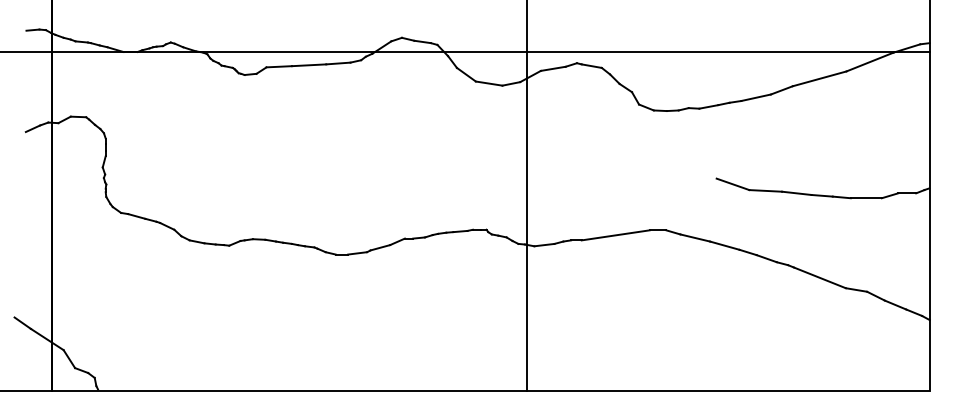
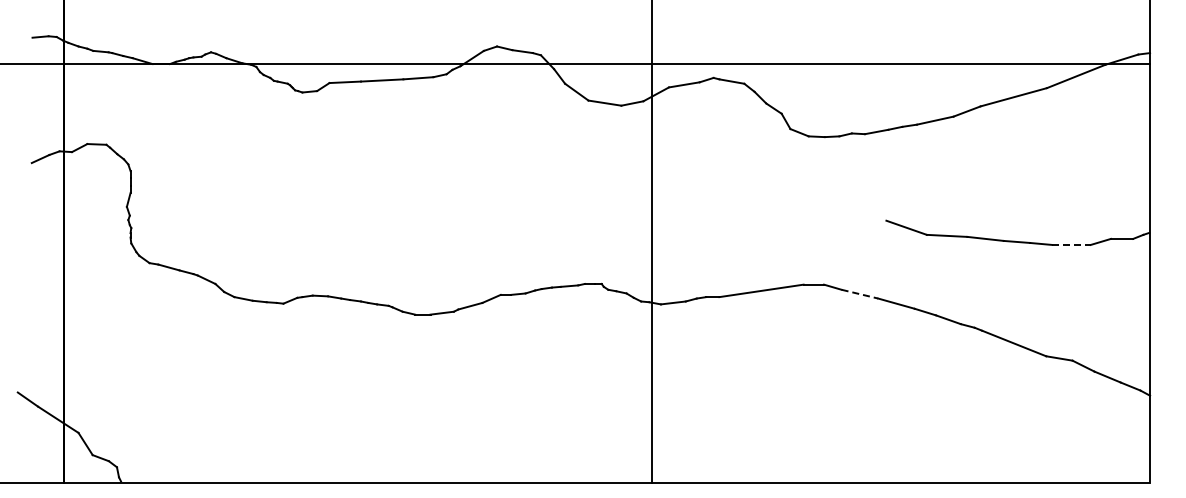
line: (867, 197) -> (1072, 244), solid -> dashed
line: (694, 238) -> (859, 294), solid -> dashed

